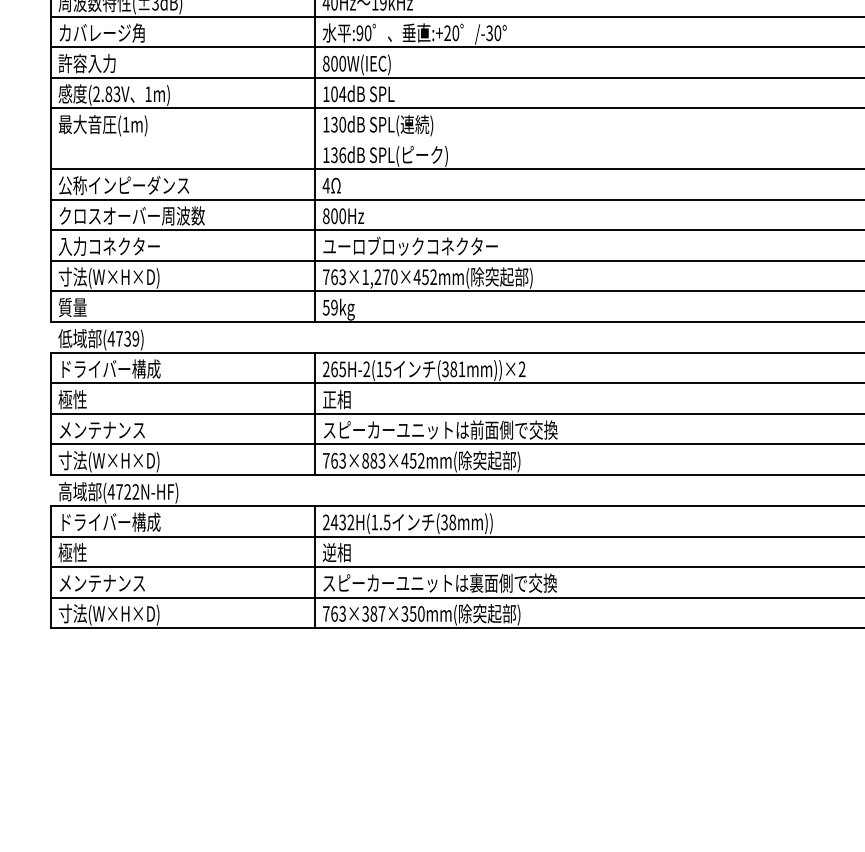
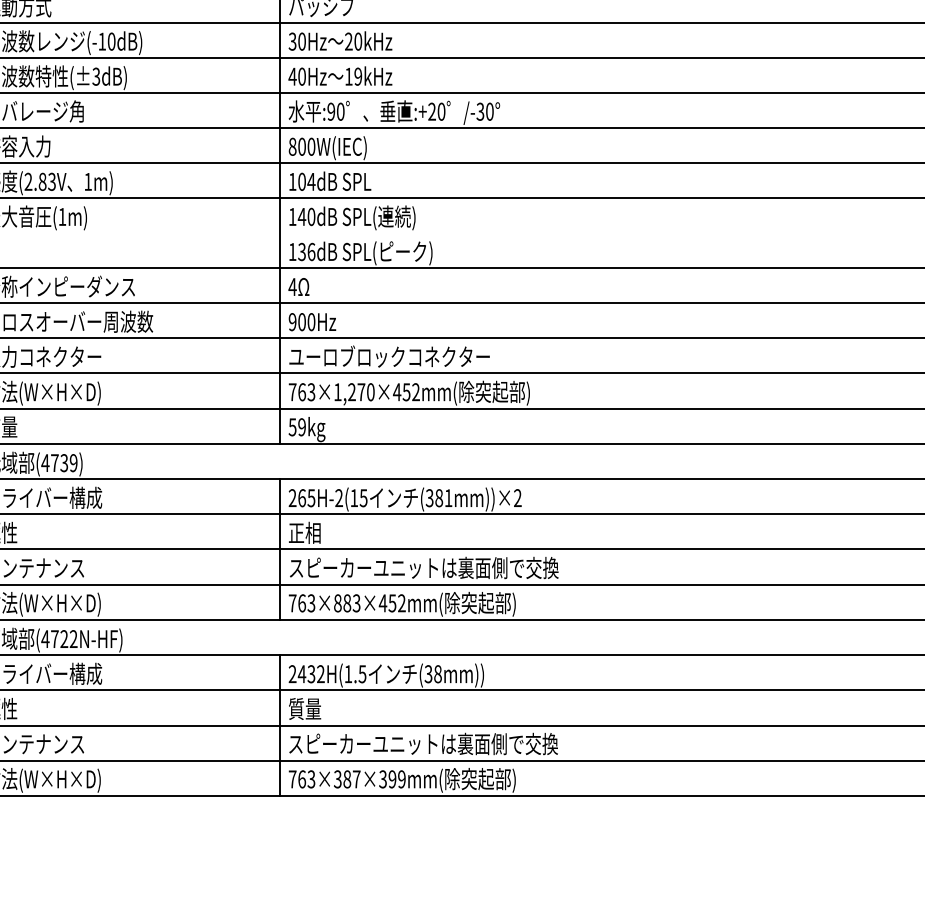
text: (334, 124) -> (302, 216), 130dB -> 140dB
text: (326, 216) -> (292, 322), 800Hz -> 900Hz
text: (476, 429) -> (465, 567), スピーカーユニットは前面側で交換 -> スピーカーユニットは裏面側で交換
text: (336, 552) -> (304, 708), 逆相 -> 質量
text: (416, 613) -> (396, 778), 763×387×350mm( -> 763×387×399mm(

